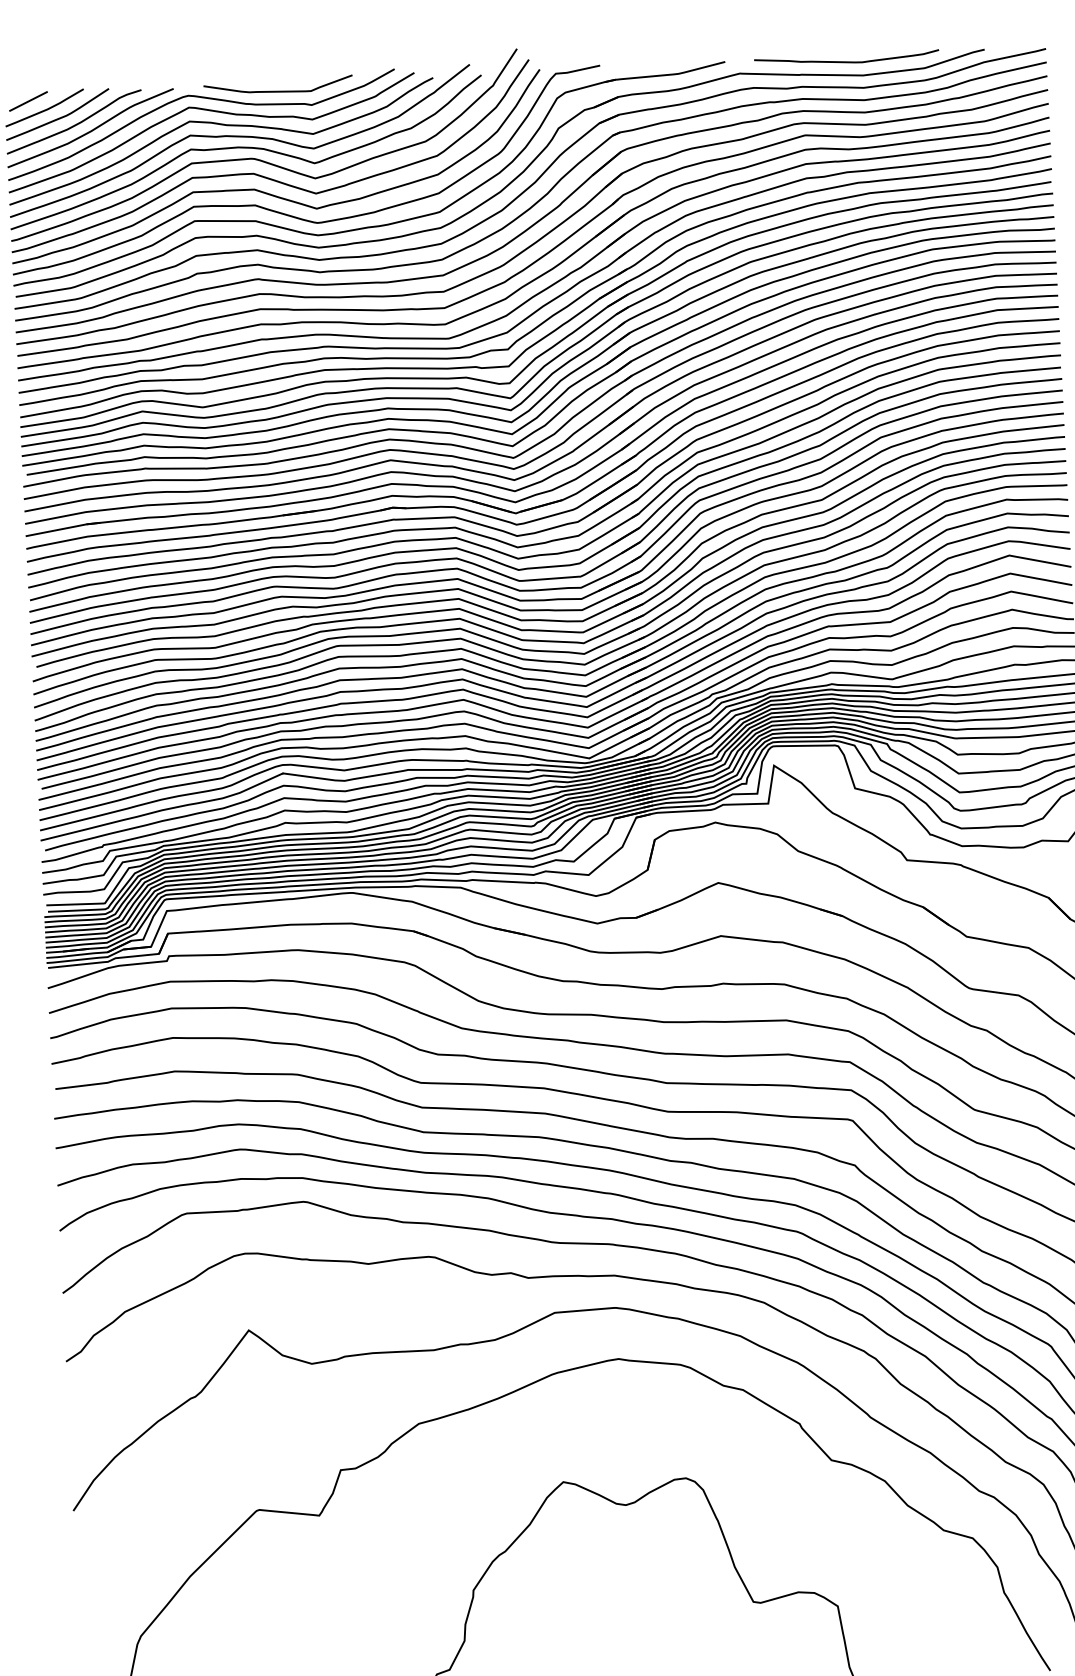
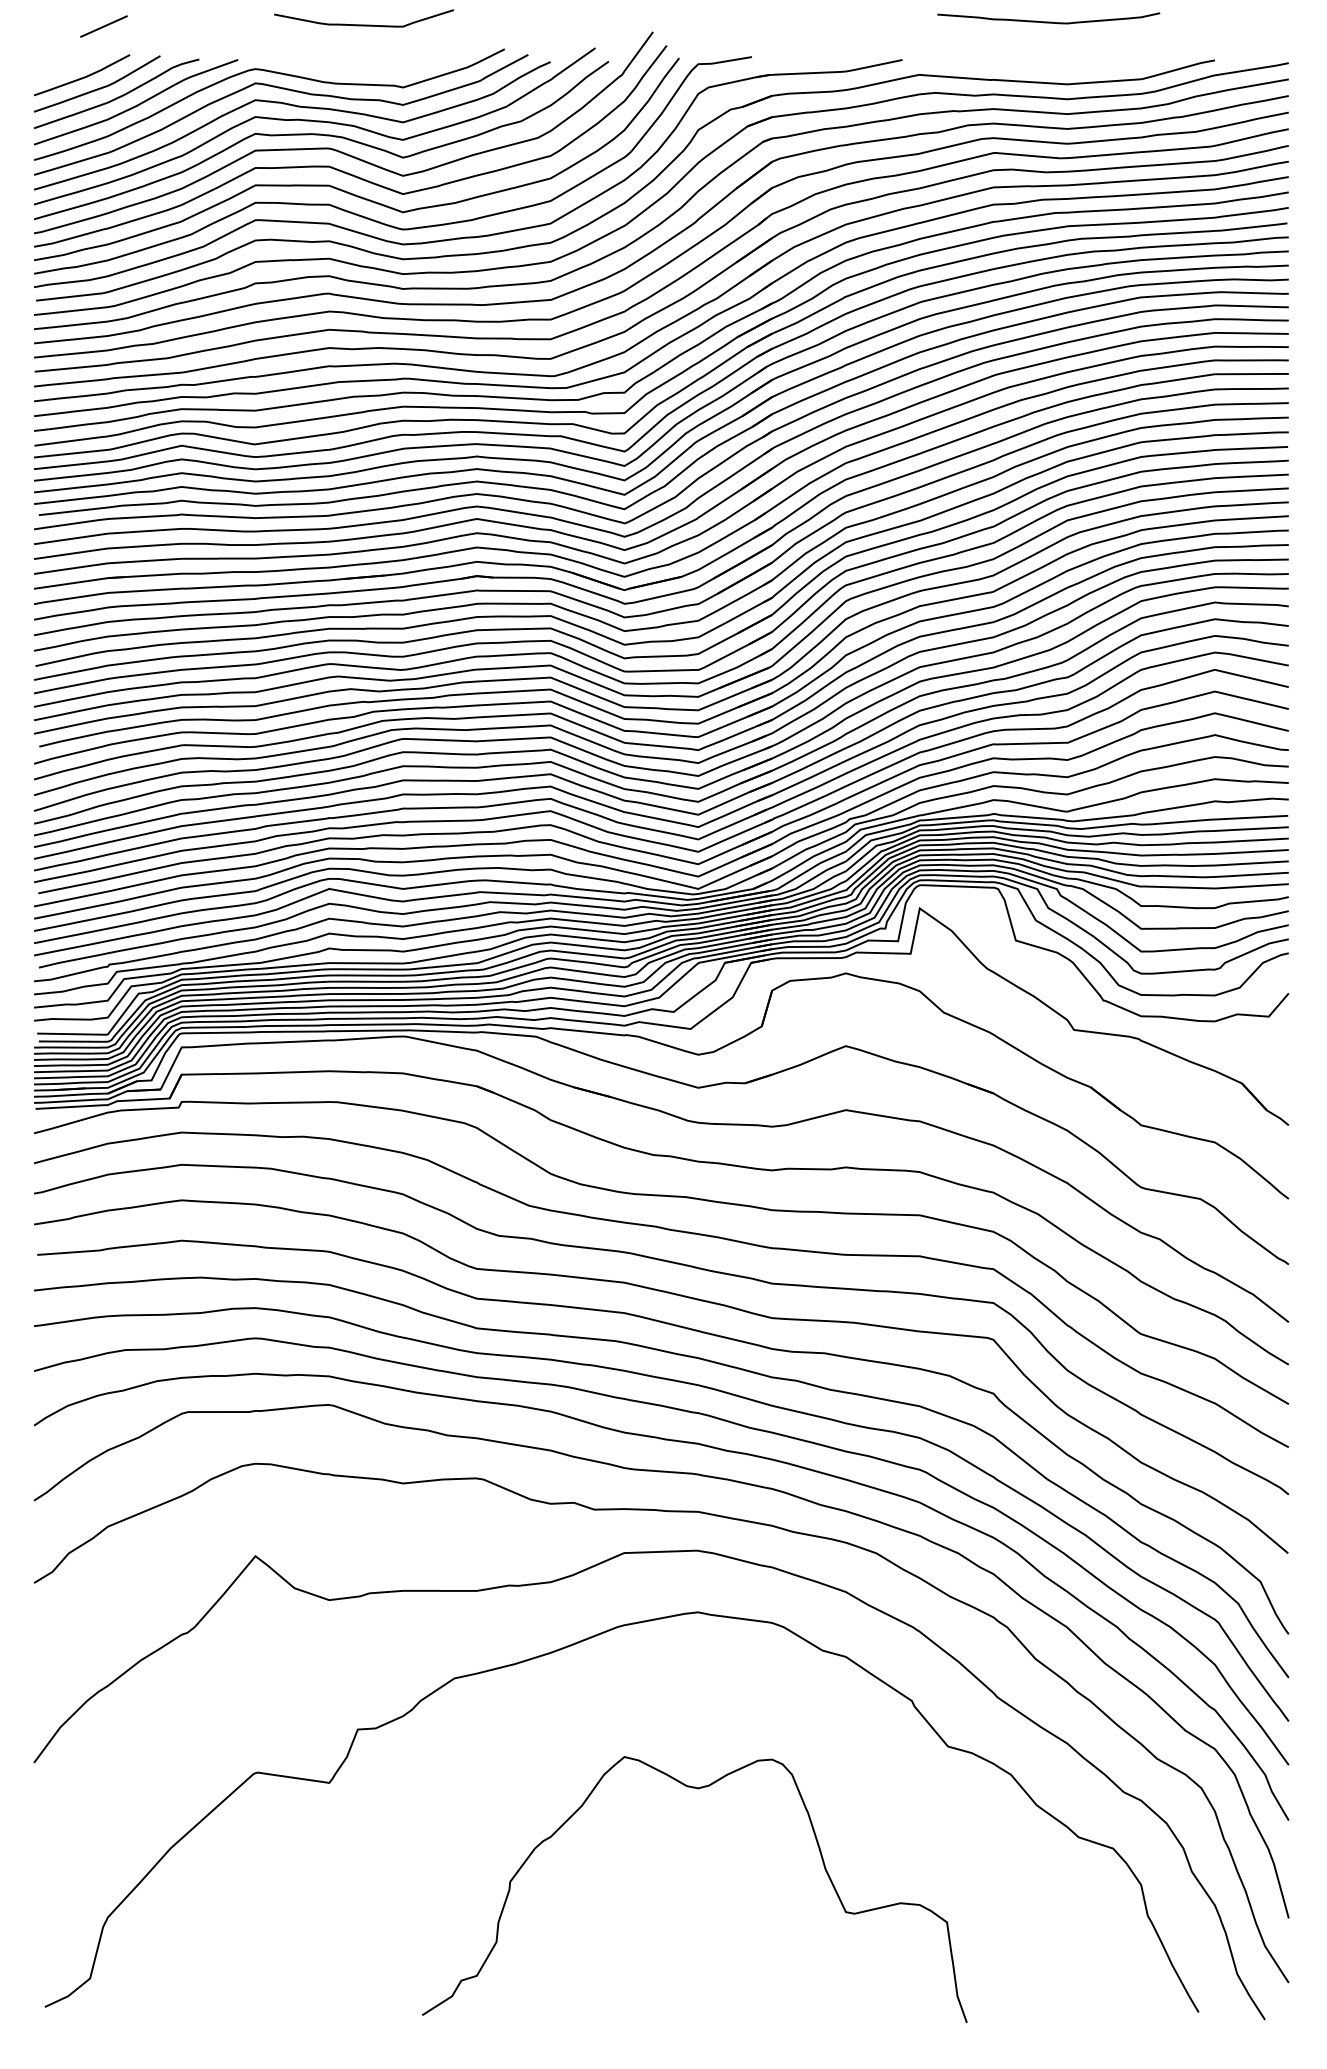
curve: (846, 61) -> (1048, 21), moved
curve: (278, 90) -> (363, 24), moved
line: (28, 101) -> (103, 26), moved

